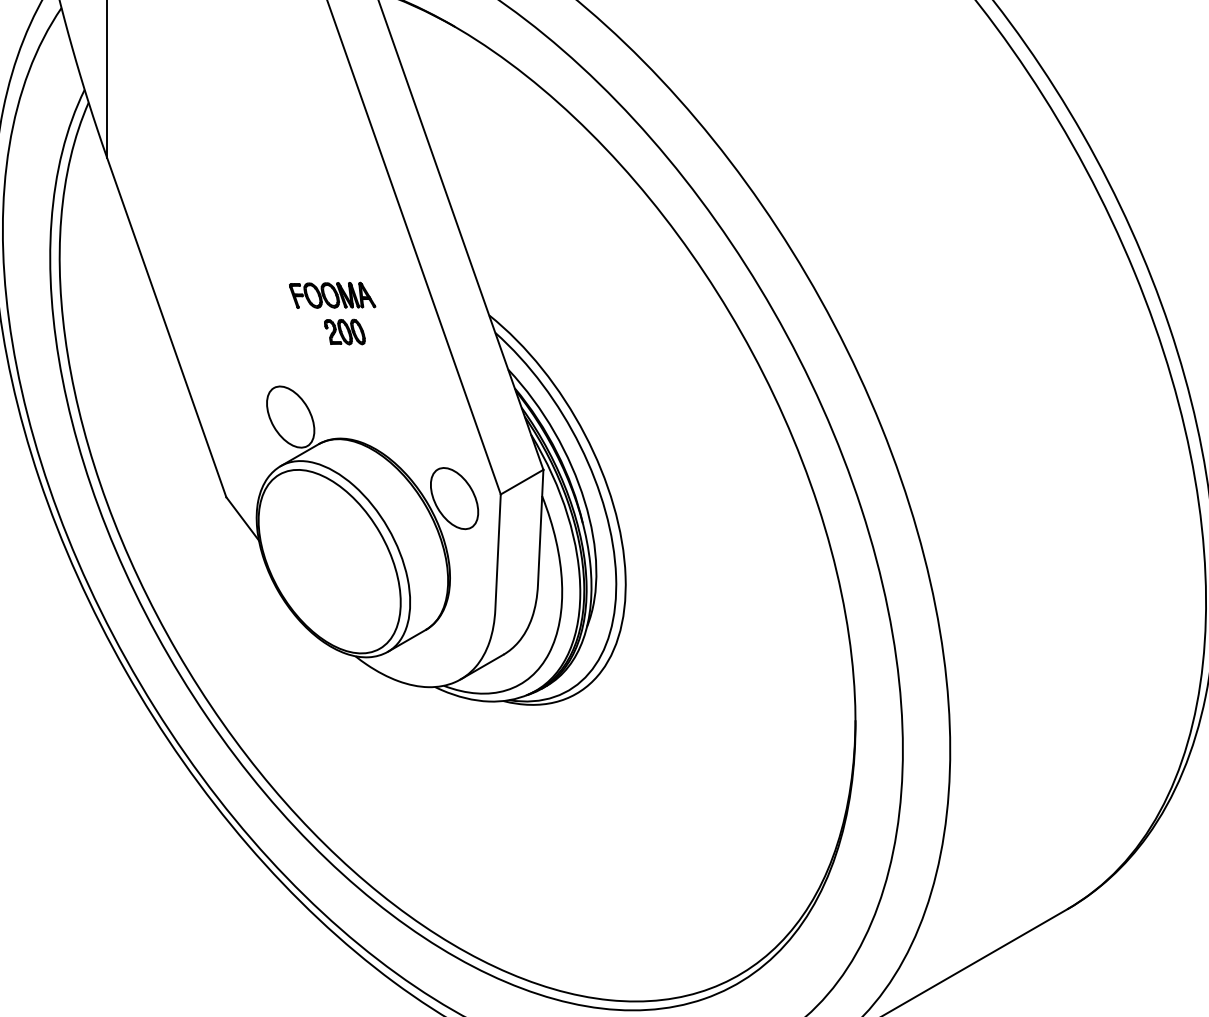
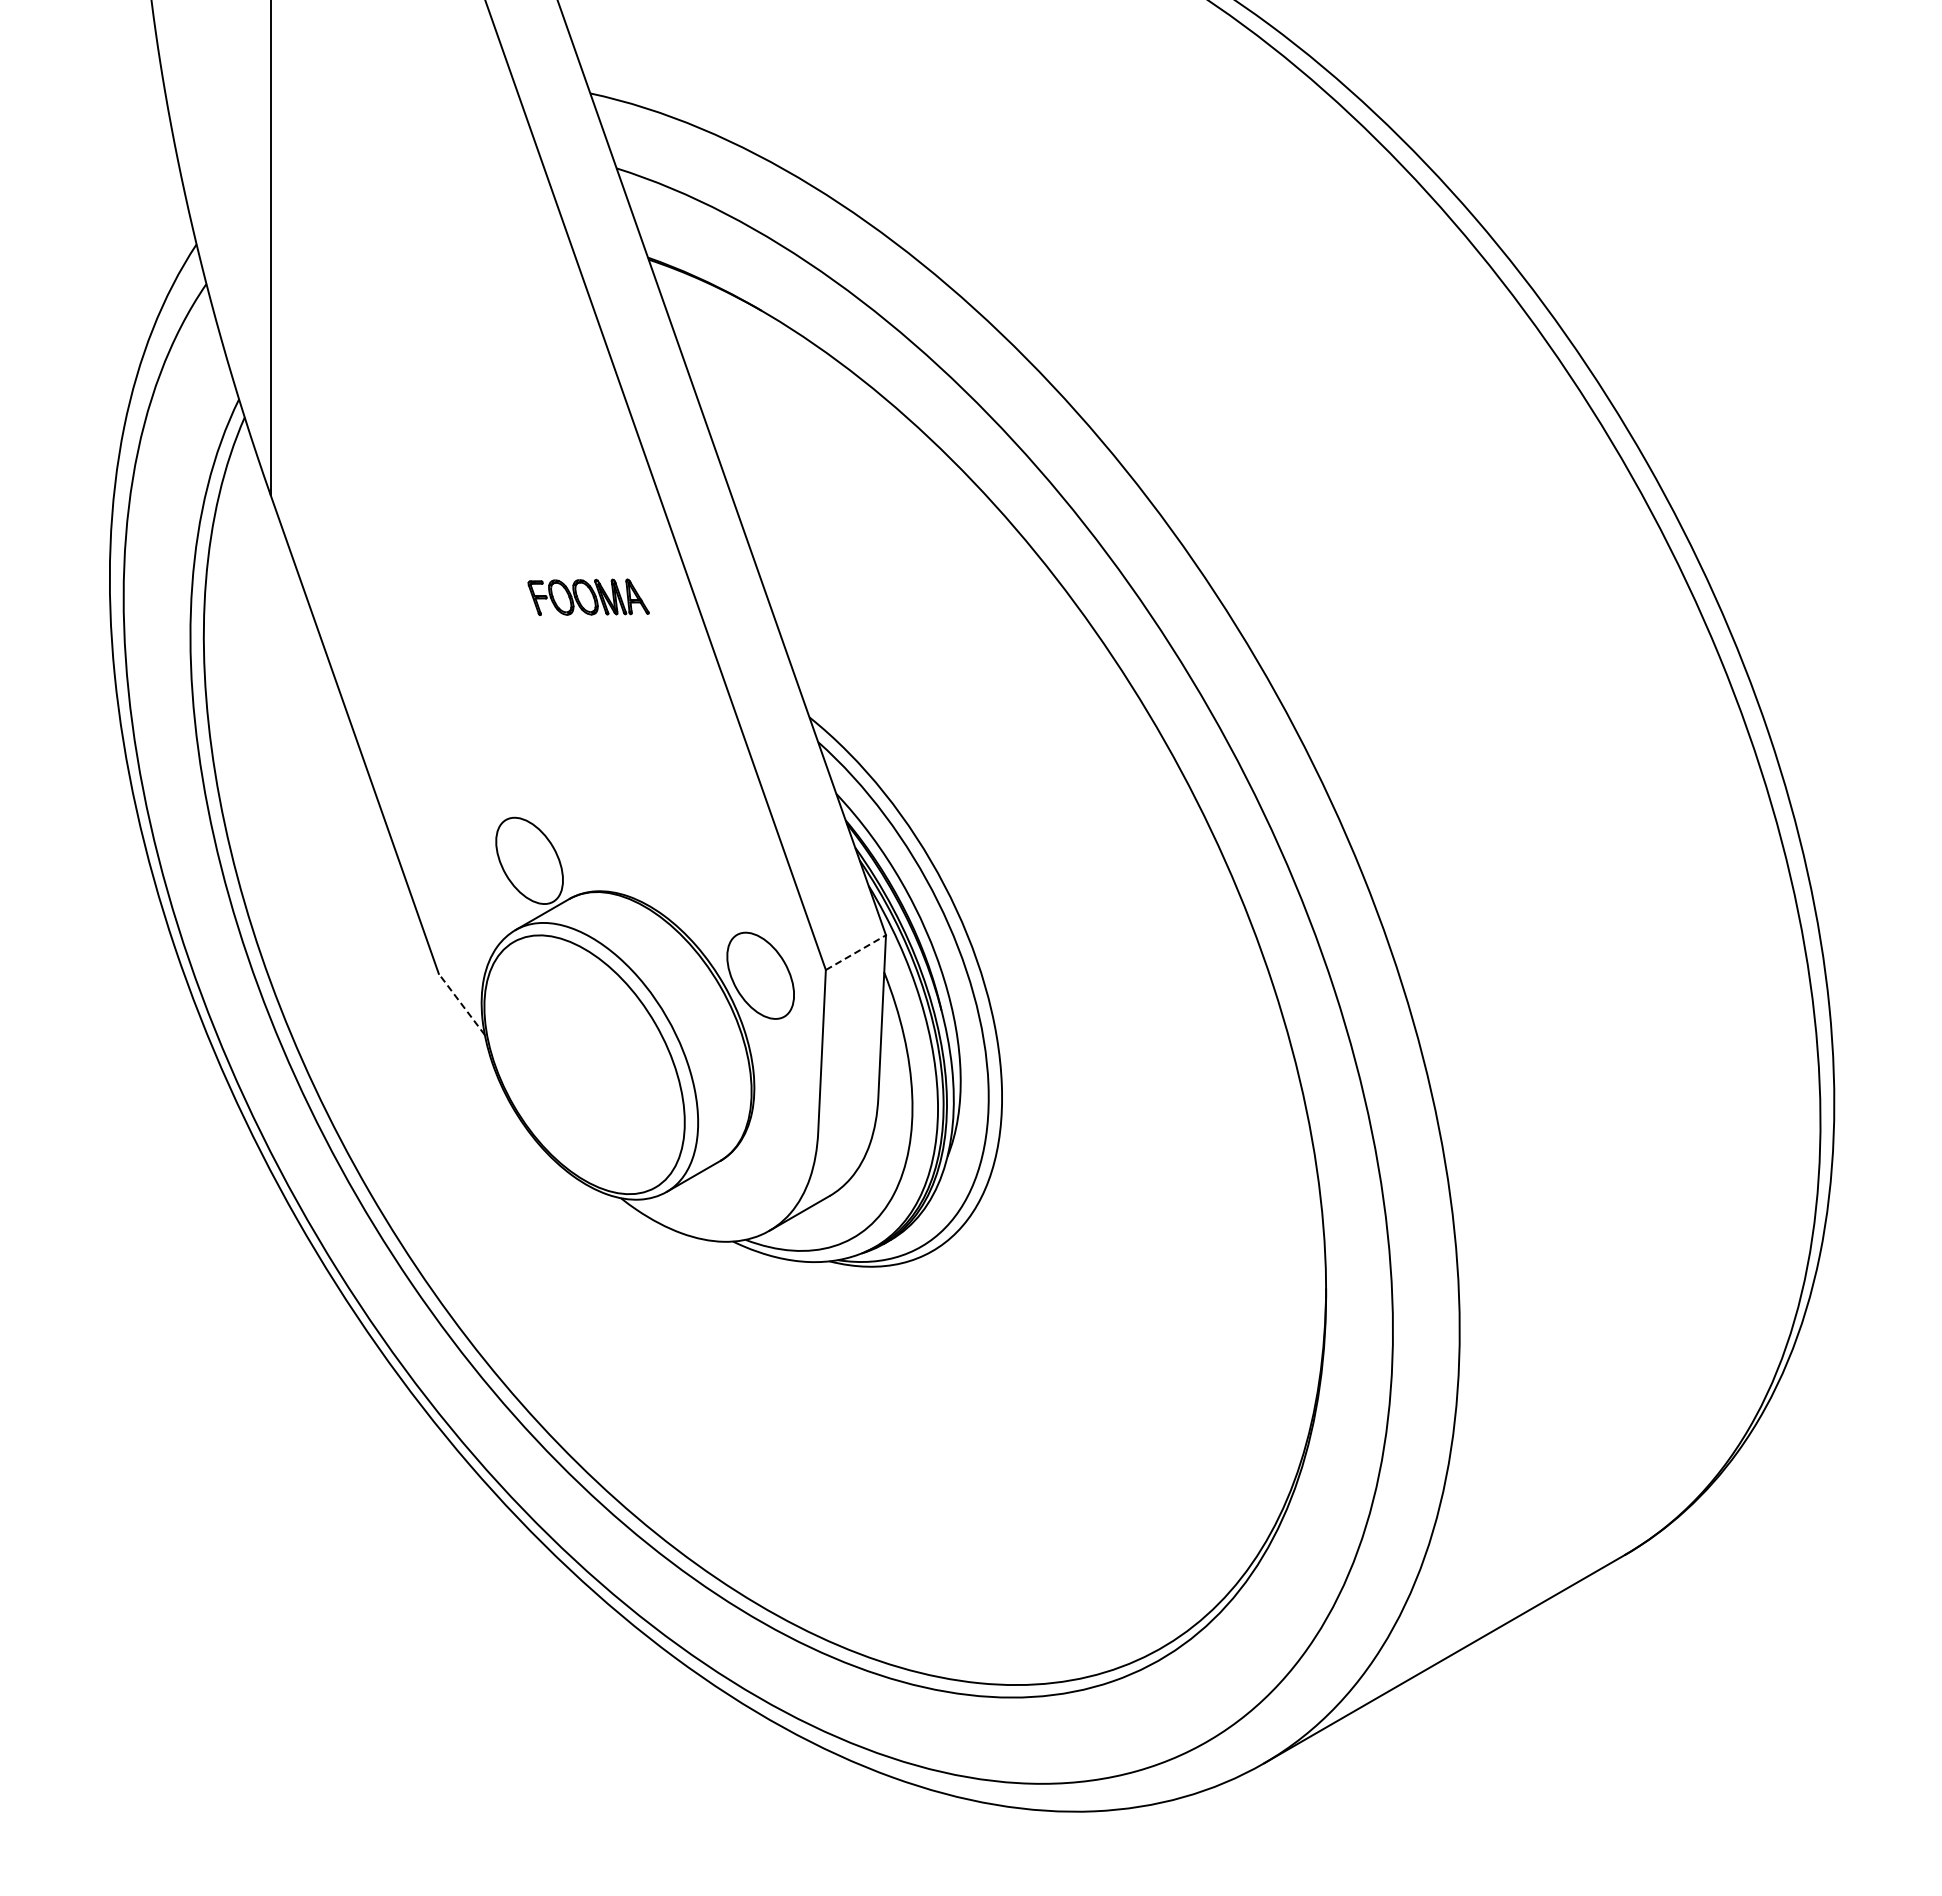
part: (332, 294) -> (588, 596), moved
part: (345, 331) -> (606, 740), removed
line: (521, 482) -> (855, 952), solid -> dashed
line: (242, 518) -> (461, 1004), solid -> dashed

